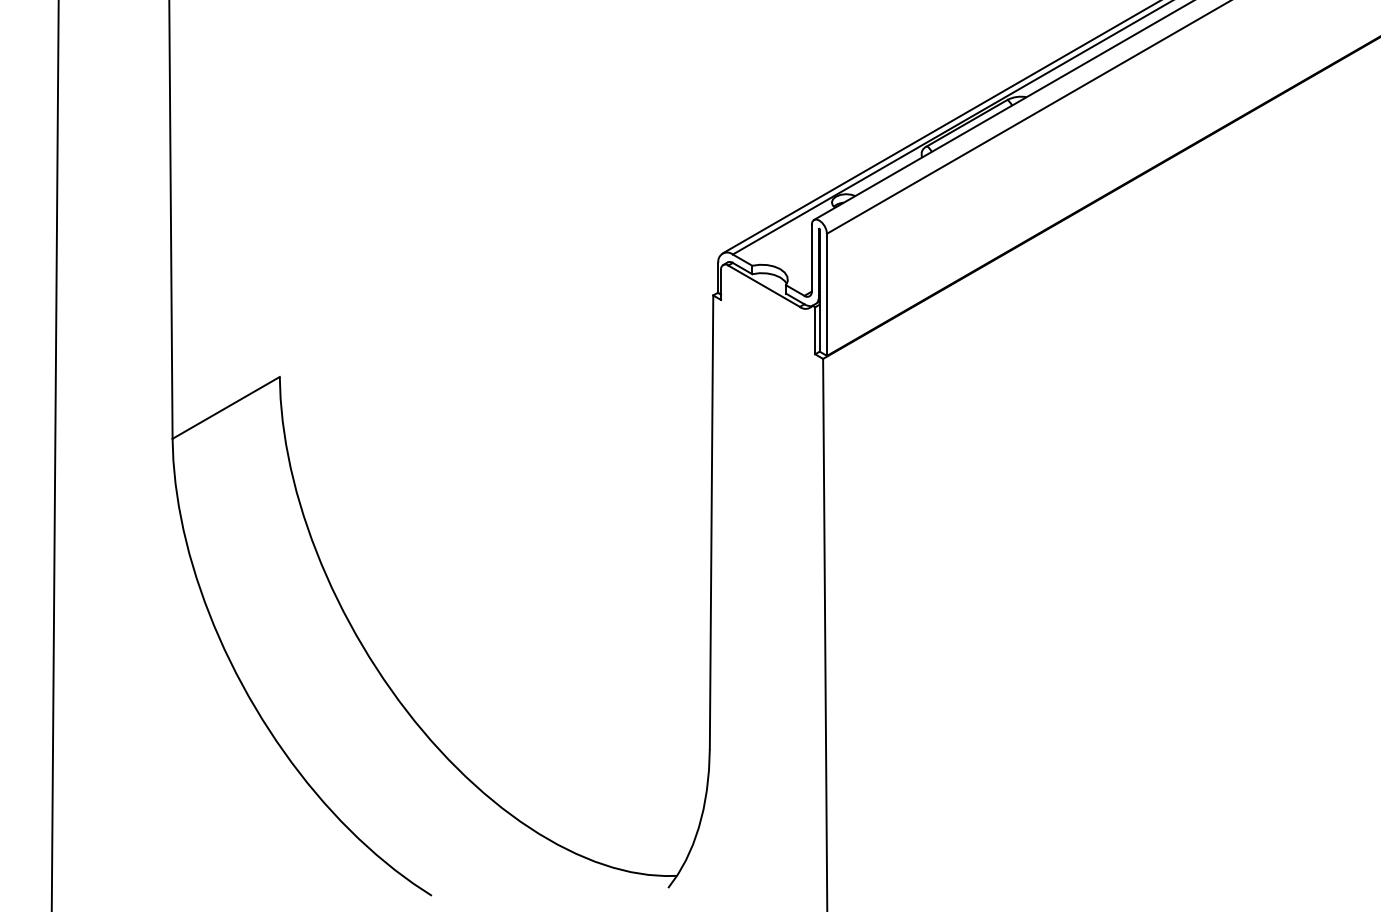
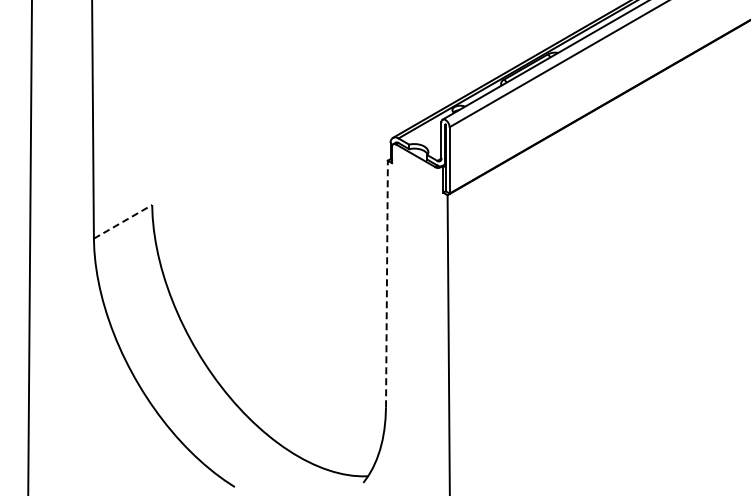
line: (226, 407) -> (123, 221), solid -> dashed
line: (710, 521) -> (386, 283), solid -> dashed

